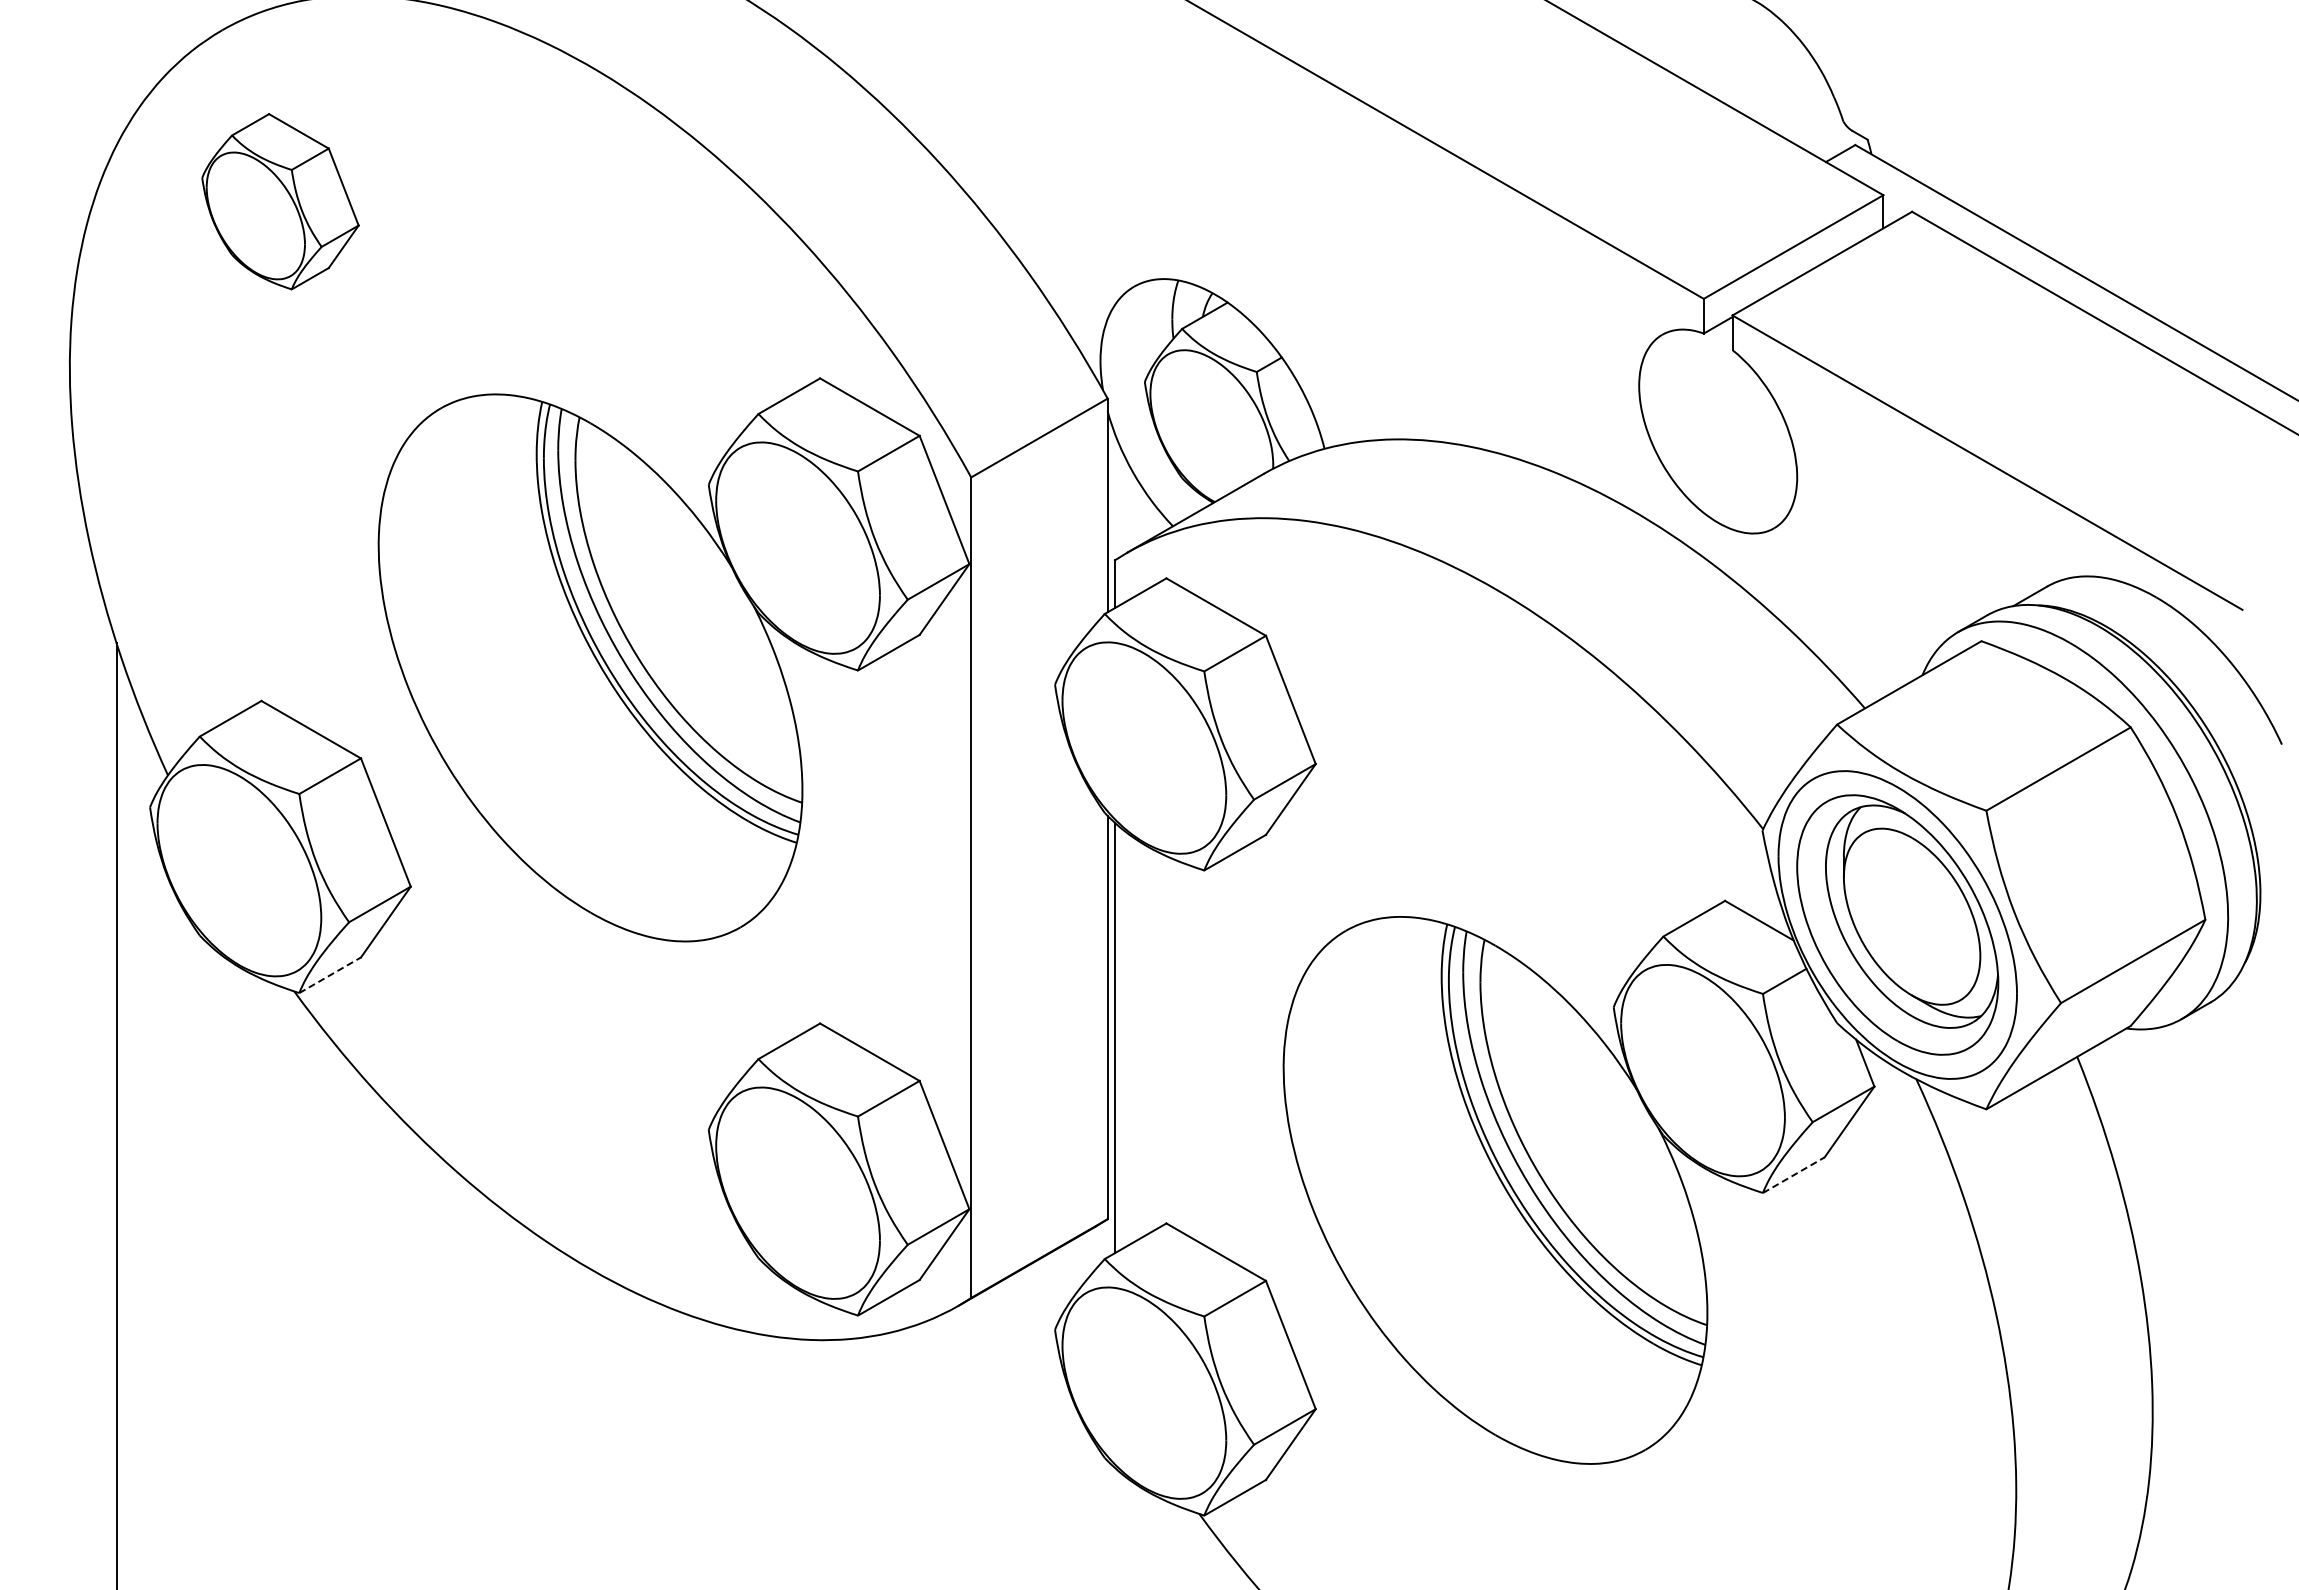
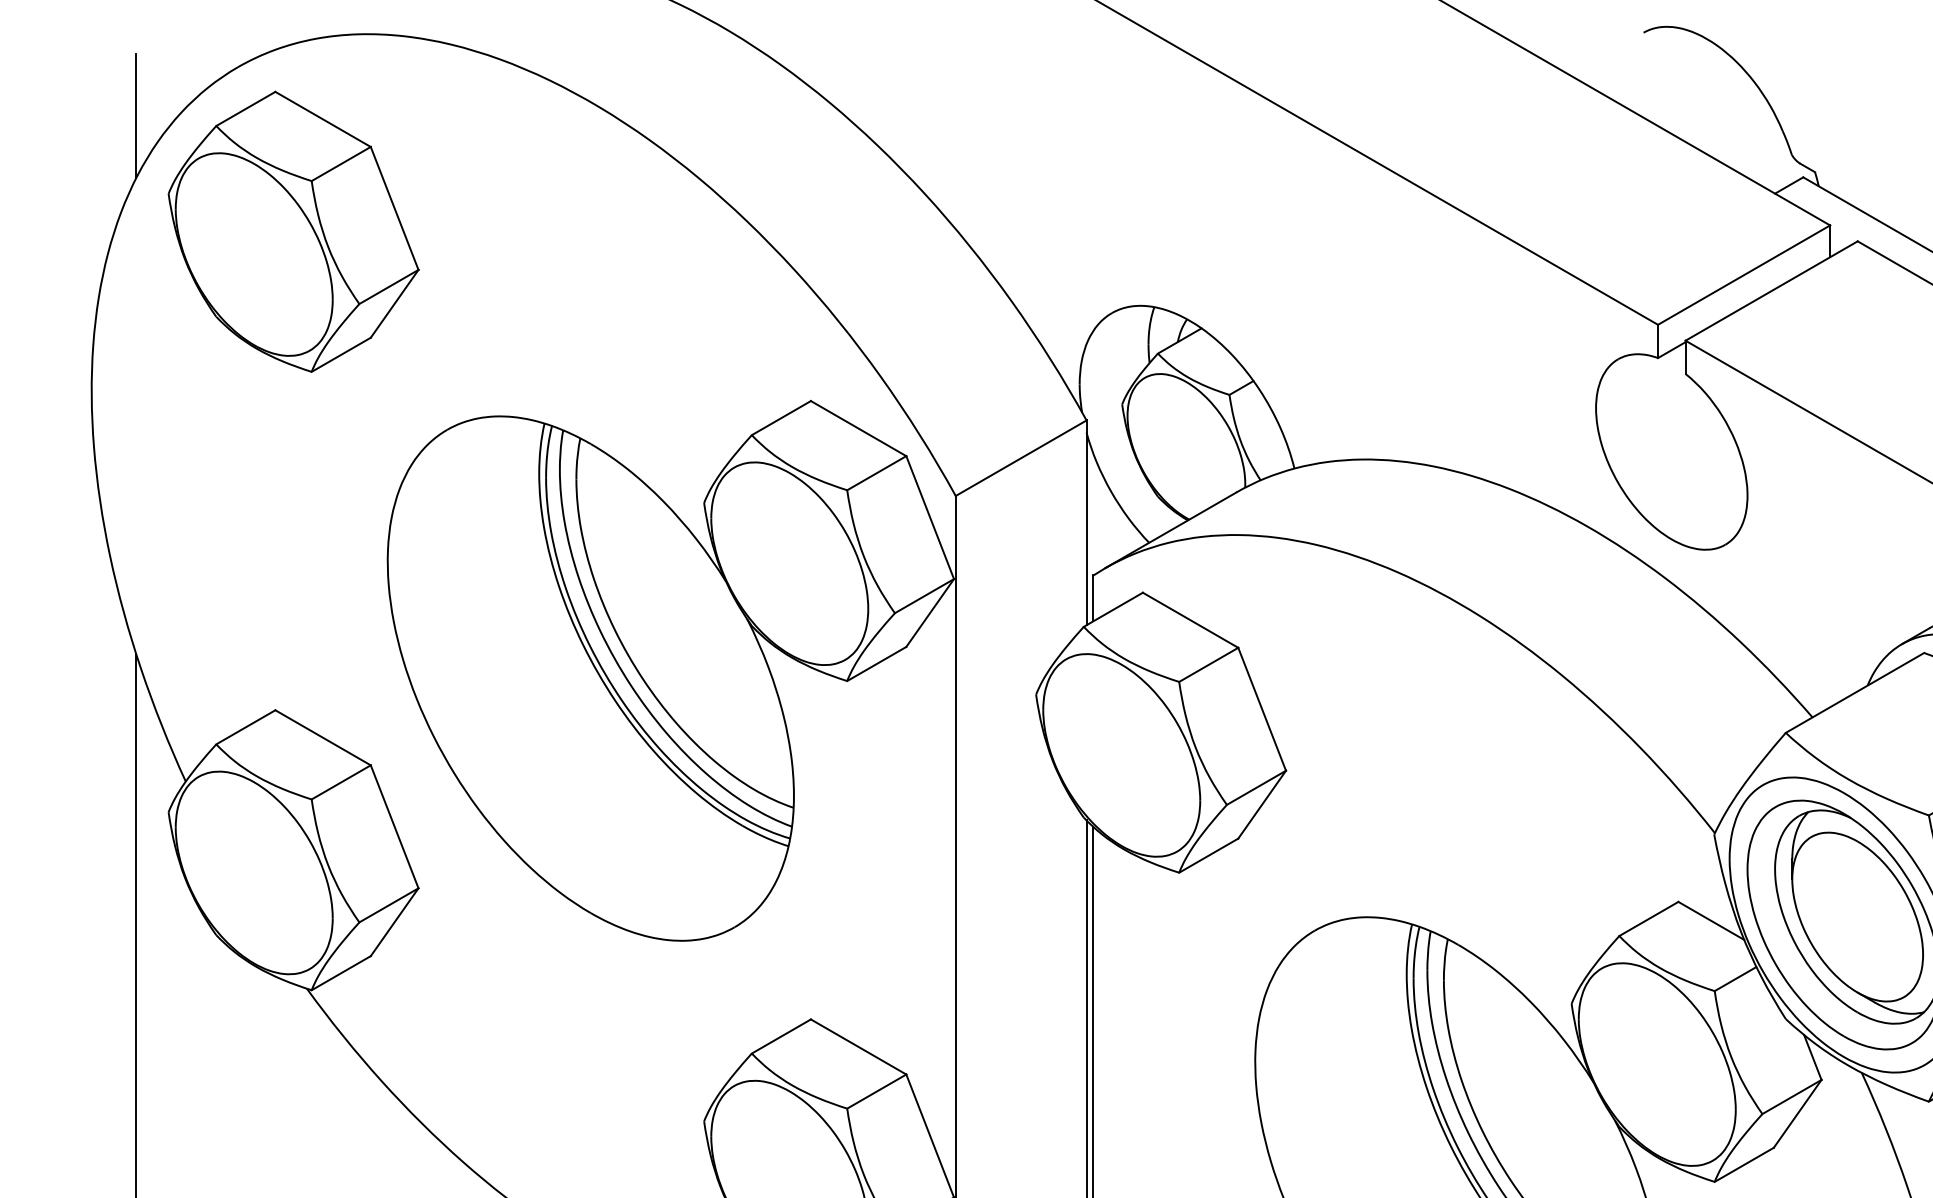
line: (116, 80) -> (136, 115), added
part: (280, 201) -> (293, 231), size x1.67
line: (330, 975) -> (341, 973), dashed -> solid
line: (1793, 1175) -> (1743, 1165), dashed -> solid

